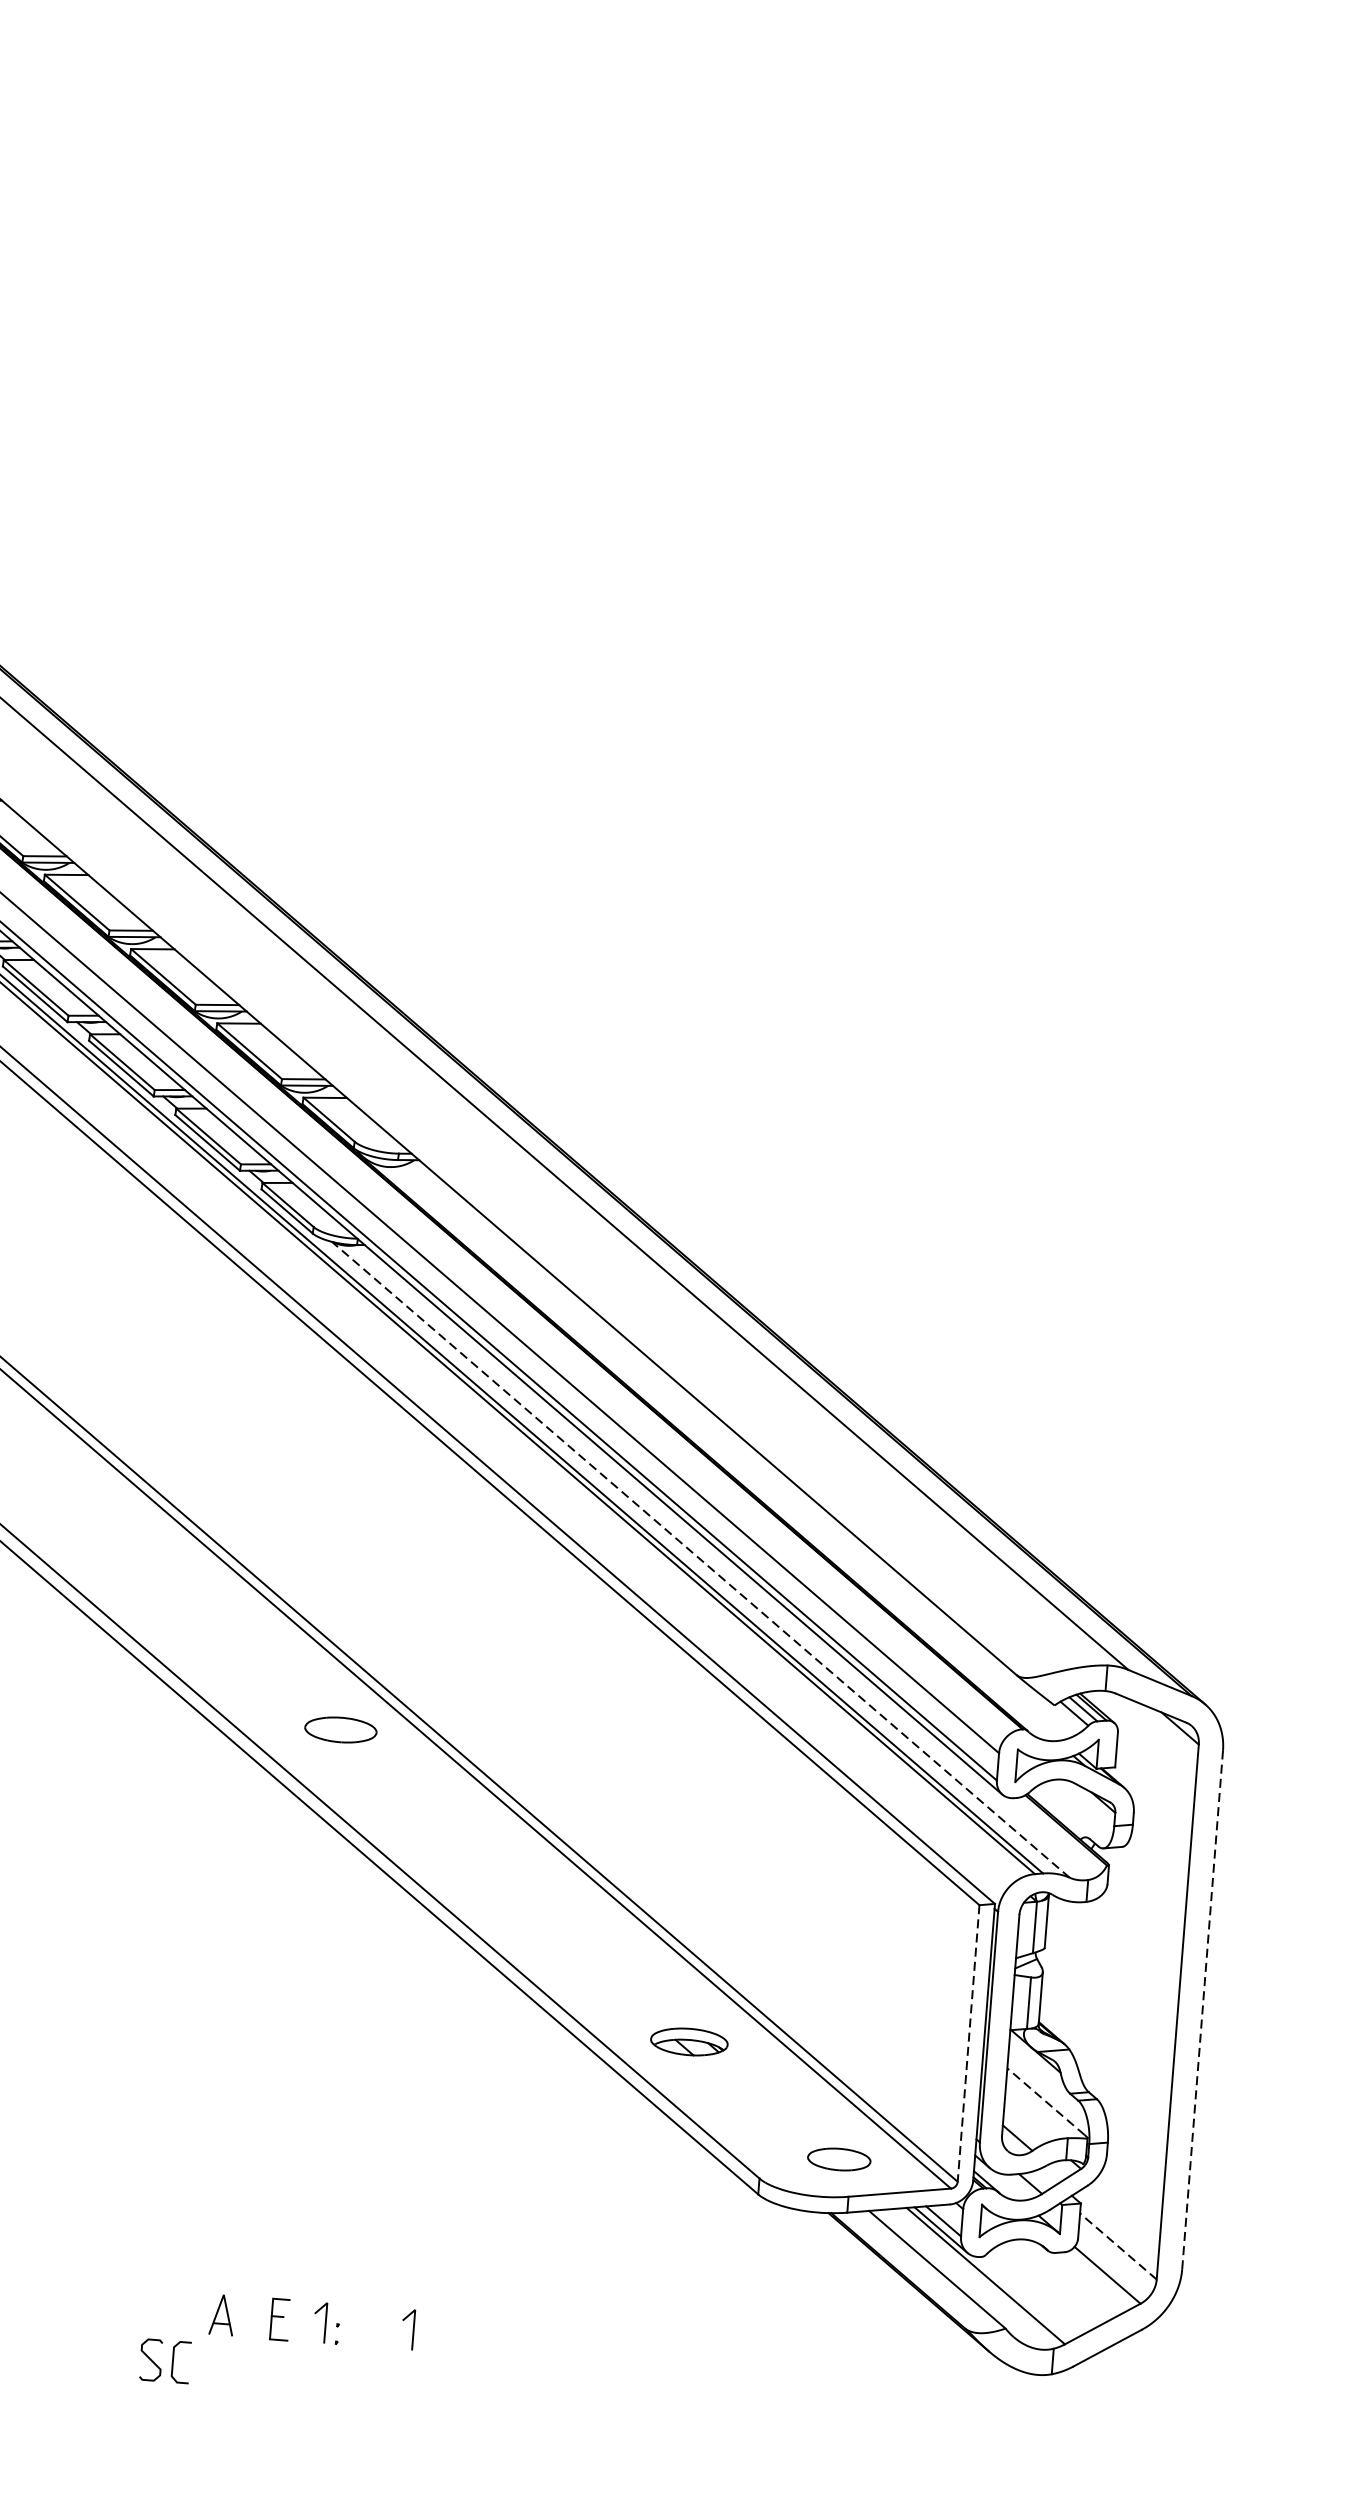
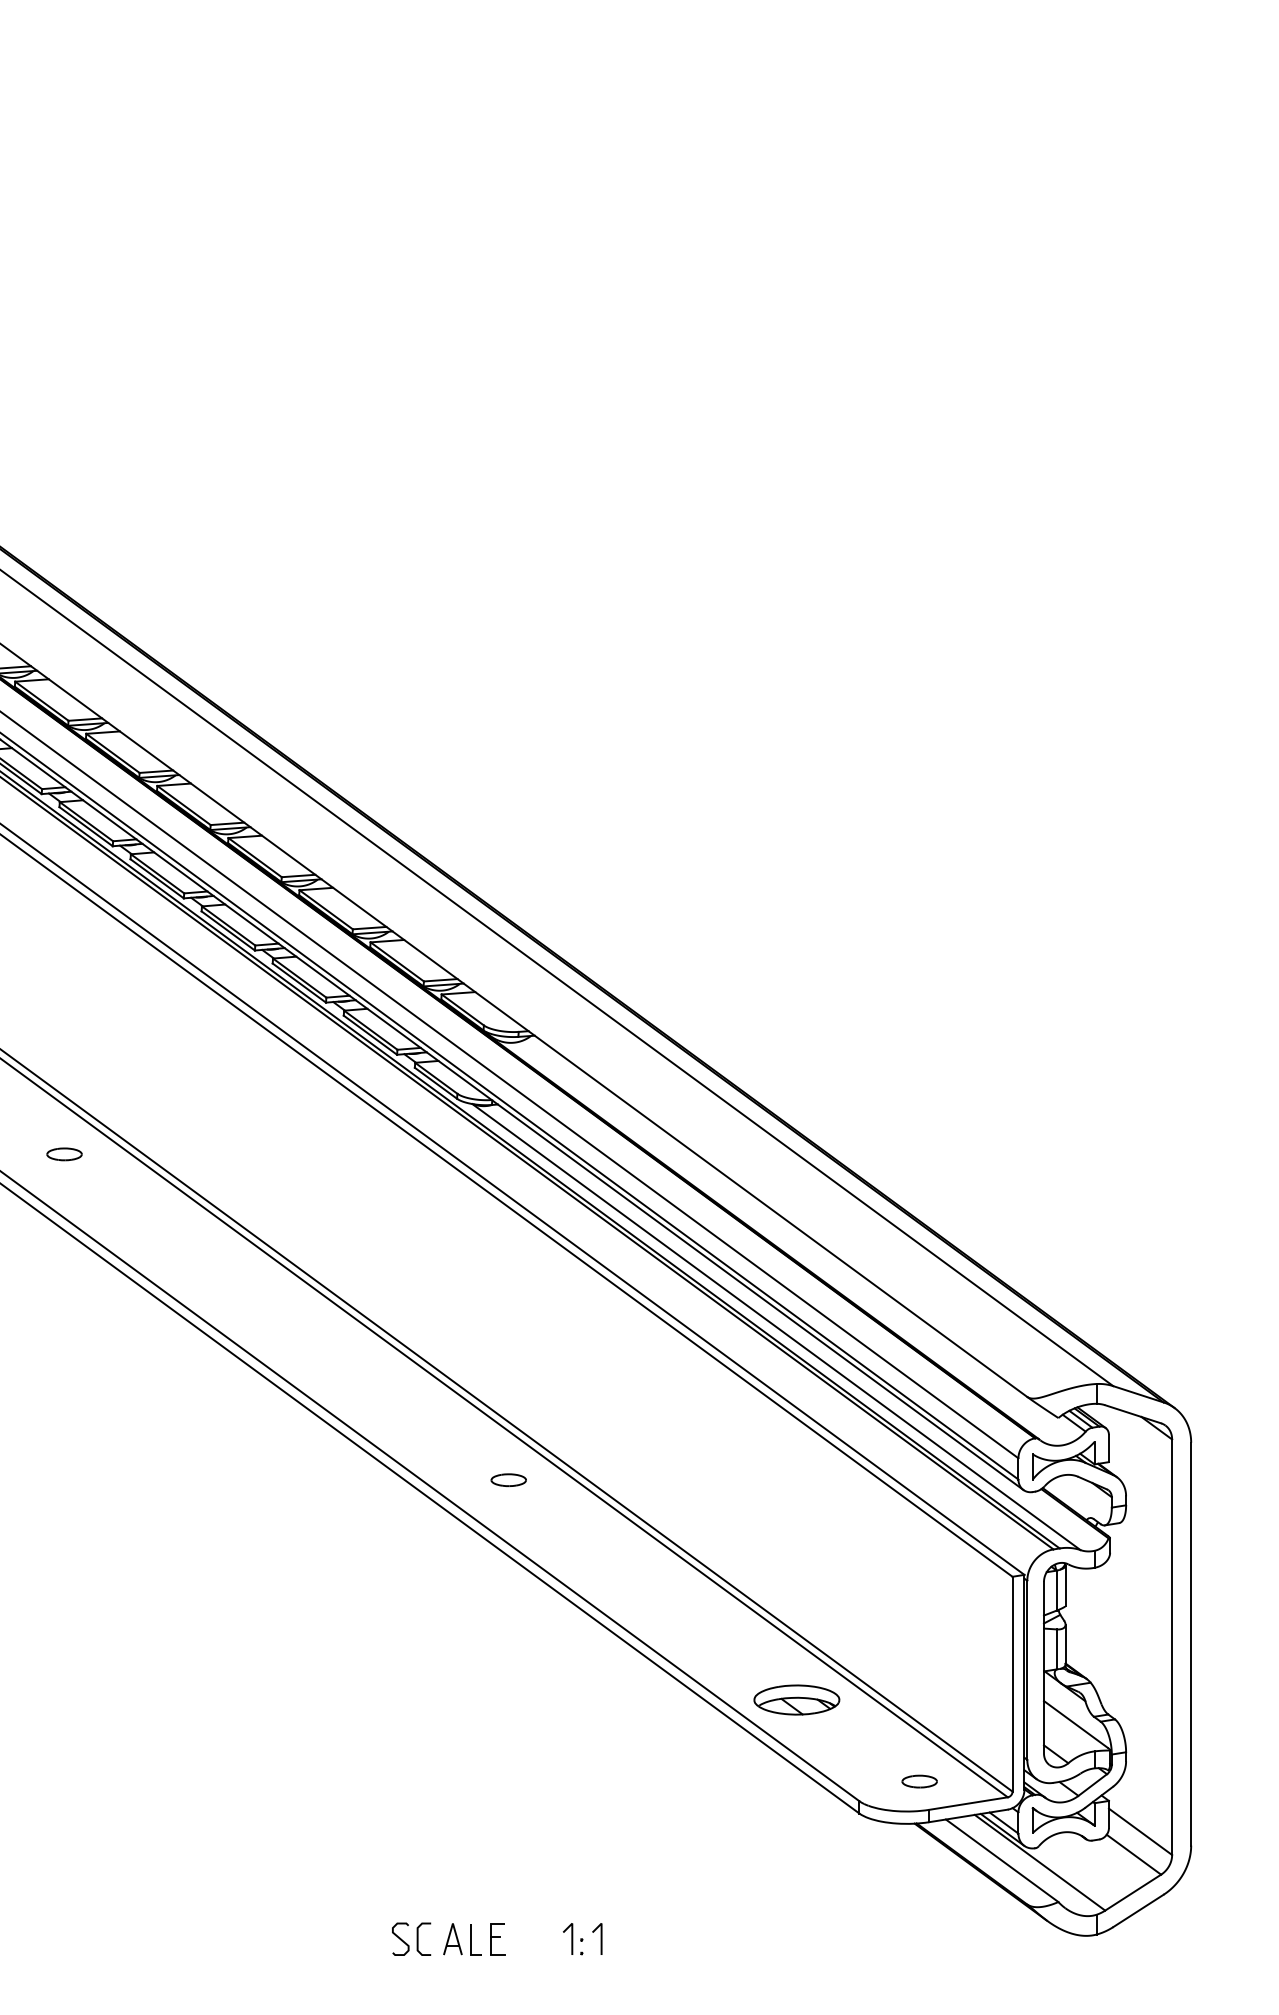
line: (700, 1559) -> (776, 1326), dashed -> solid
part: (340, 1728) -> (508, 1479), size x0.62
line: (1203, 2009) -> (1191, 1643), dashed -> solid
part: (688, 2041) -> (796, 1699), size x1.43
line: (968, 2043) -> (1012, 1684), dashed -> solid
line: (1045, 2101) -> (1075, 1724), dashed -> solid
part: (838, 2159) -> (919, 1781), size x0.71
line: (1118, 2246) -> (1140, 1831), dashed -> solid
line: (246, 2317) -> (471, 1939), added
part: (327, 2323) -> (573, 1939), moved
part: (165, 2360) -> (411, 1938), moved

